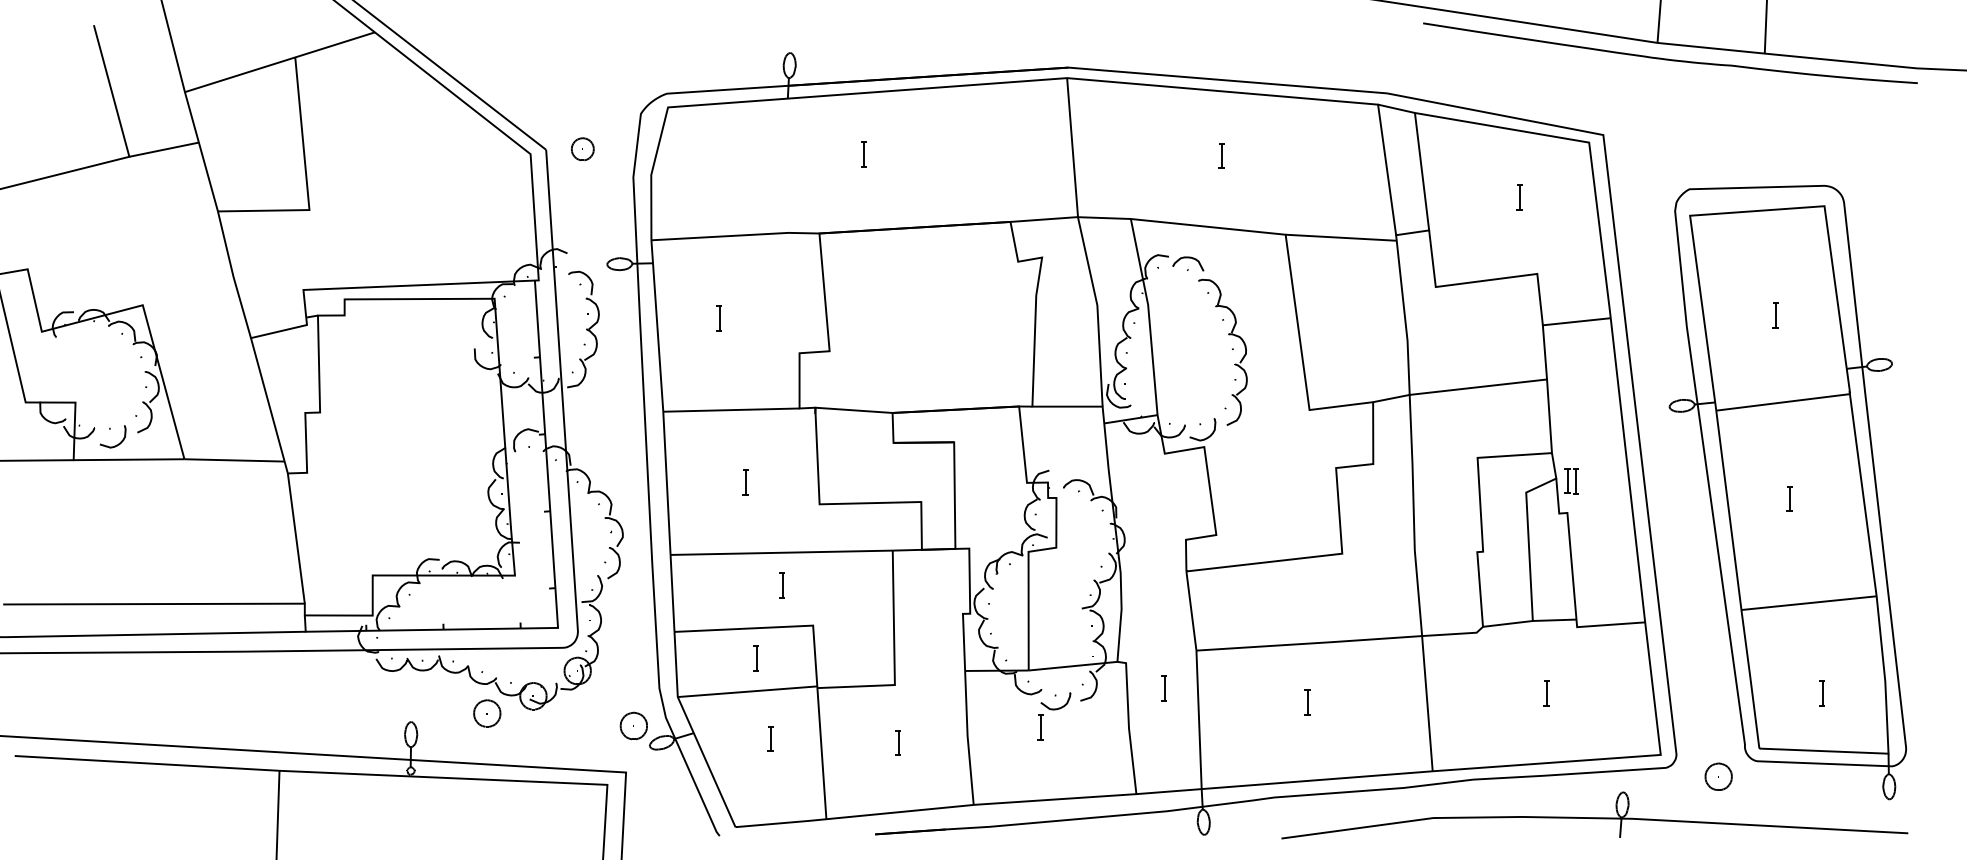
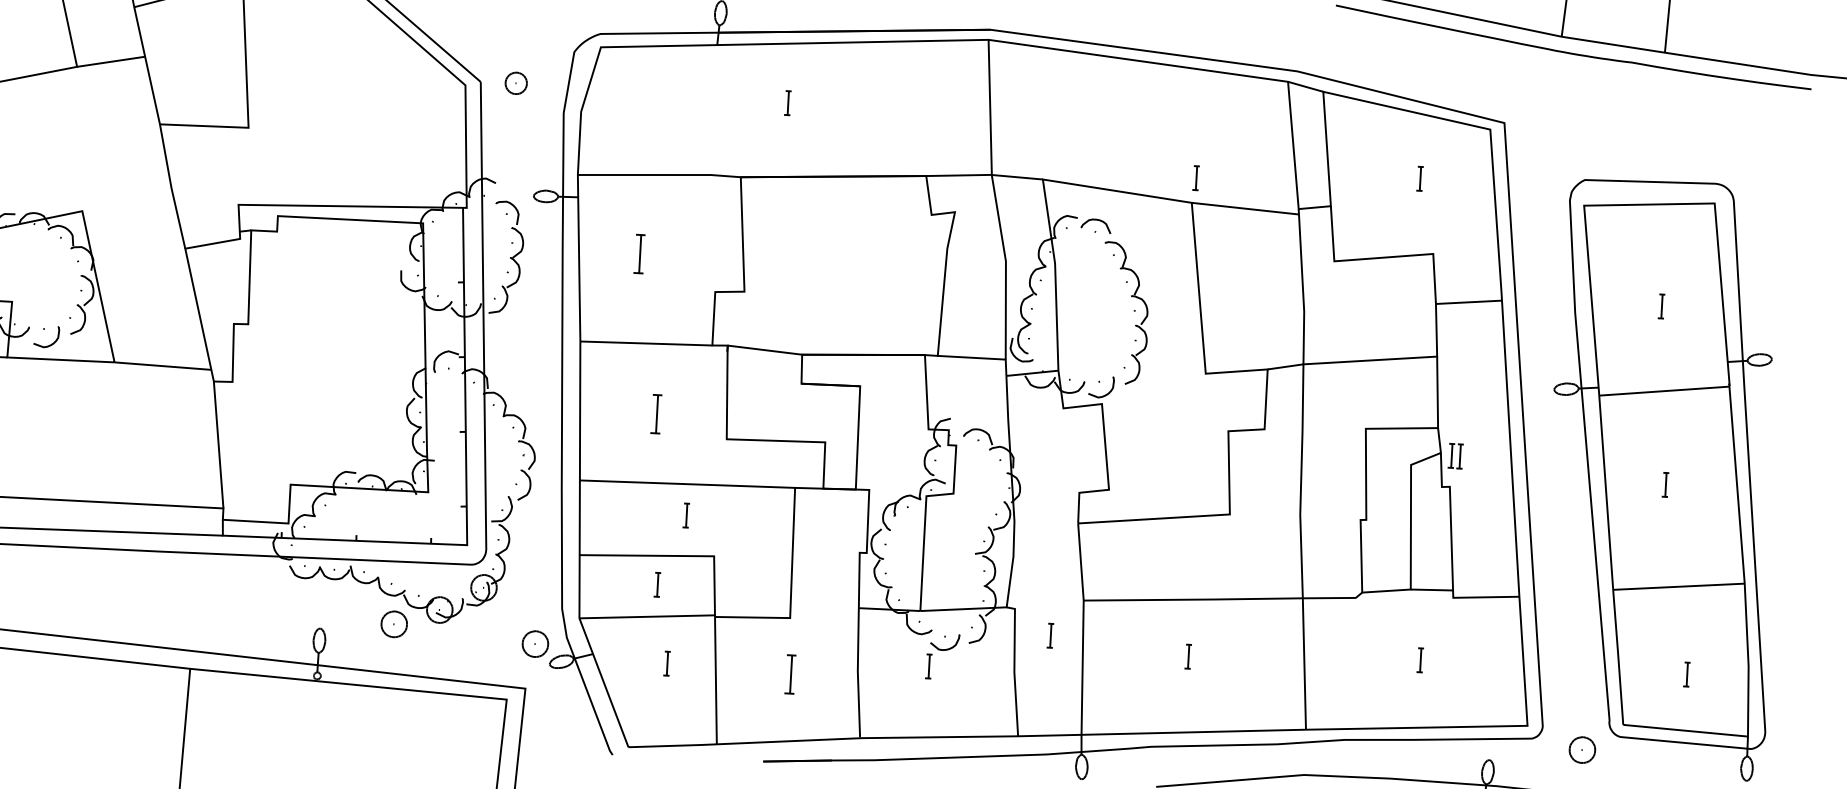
part: (1221, 155) -> (1195, 177), moved
part: (718, 318) -> (638, 254), size x1.6
part: (745, 482) -> (656, 414), size x1.6
part: (897, 742) -> (789, 673), size x1.6

